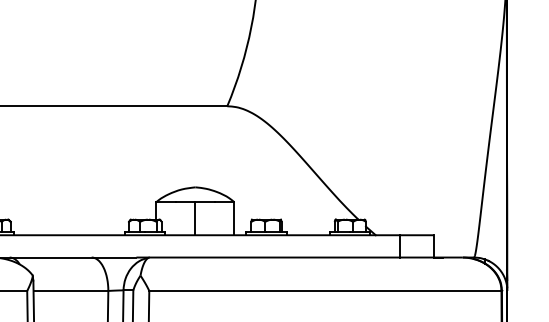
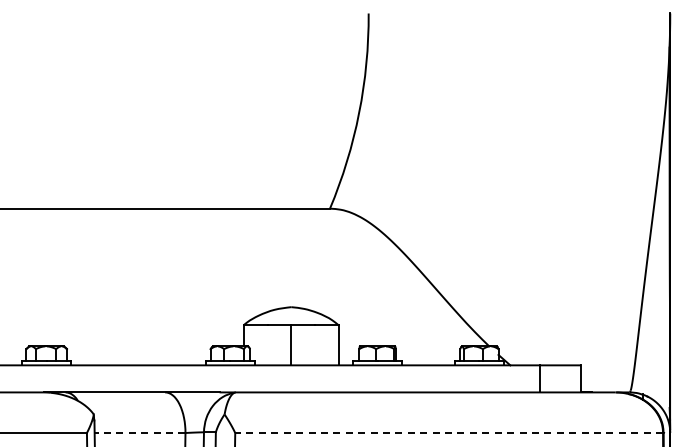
line: (70, 291) -> (139, 433), solid -> dashed
line: (325, 291) -> (449, 433), solid -> dashed

